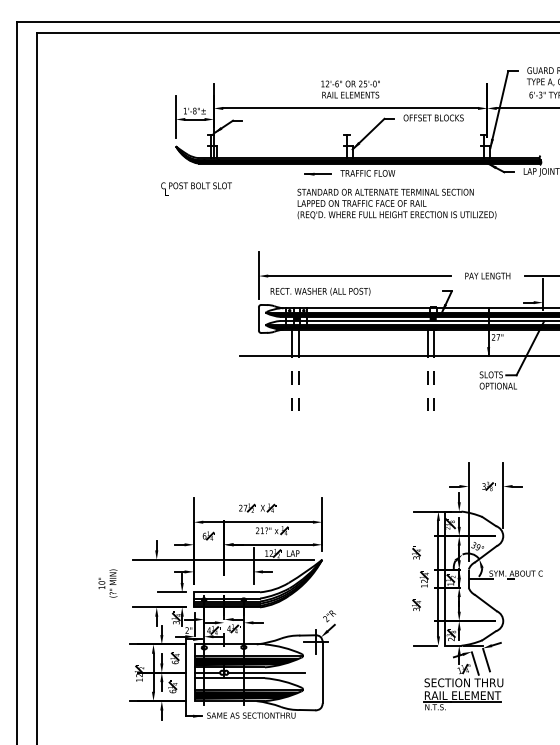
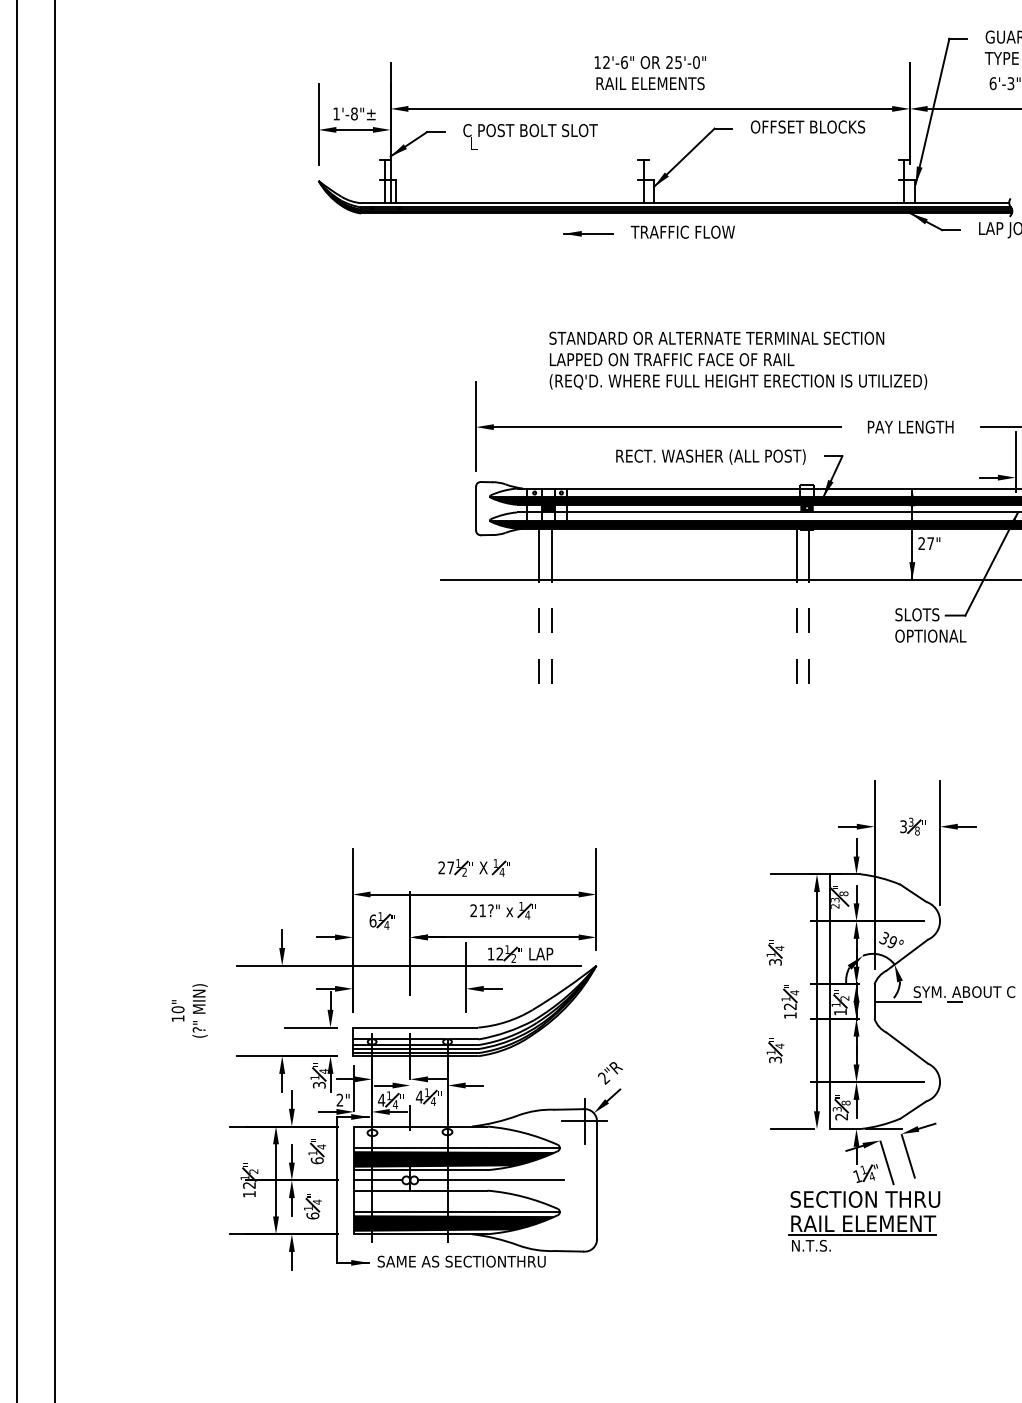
text: (196, 188) -> (530, 135), moved
text: (396, 203) -> (737, 359), moved
text: (320, 291) -> (710, 456), moved

